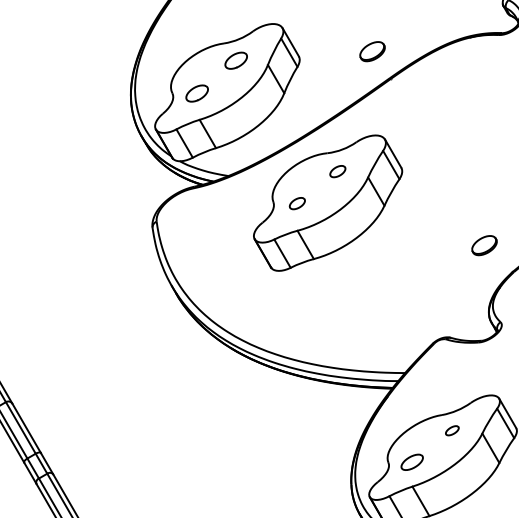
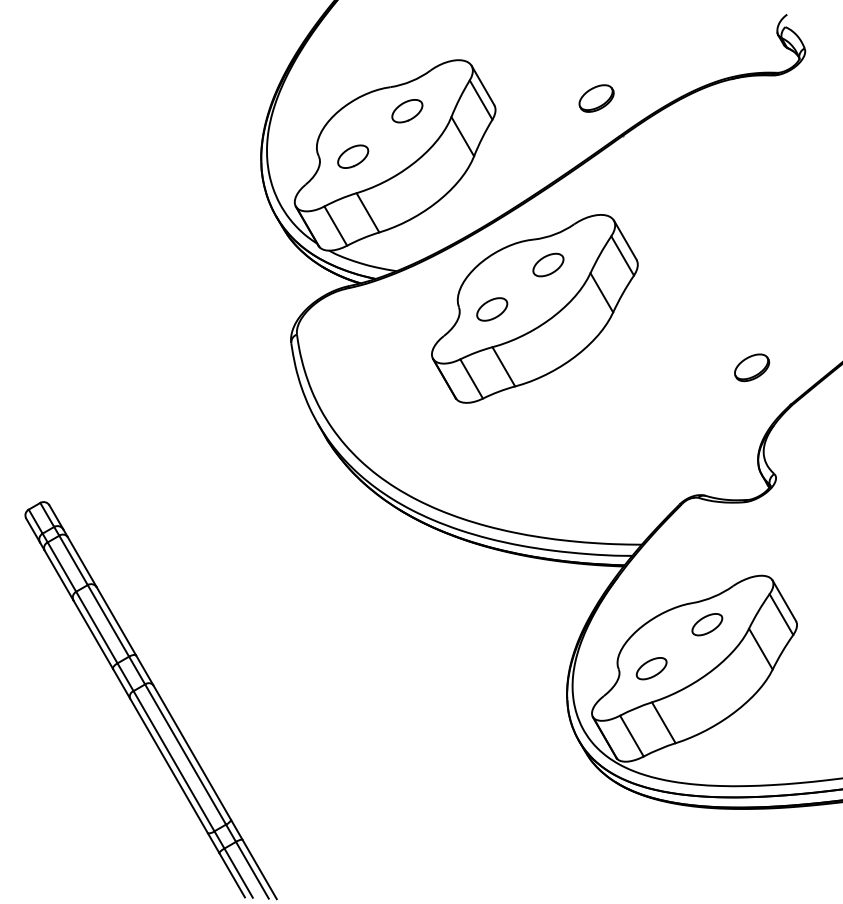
part: (337, 171) -> (548, 264), size x1.43
part: (297, 203) -> (492, 309), size x1.43
part: (452, 430) -> (707, 624), size x1.67

